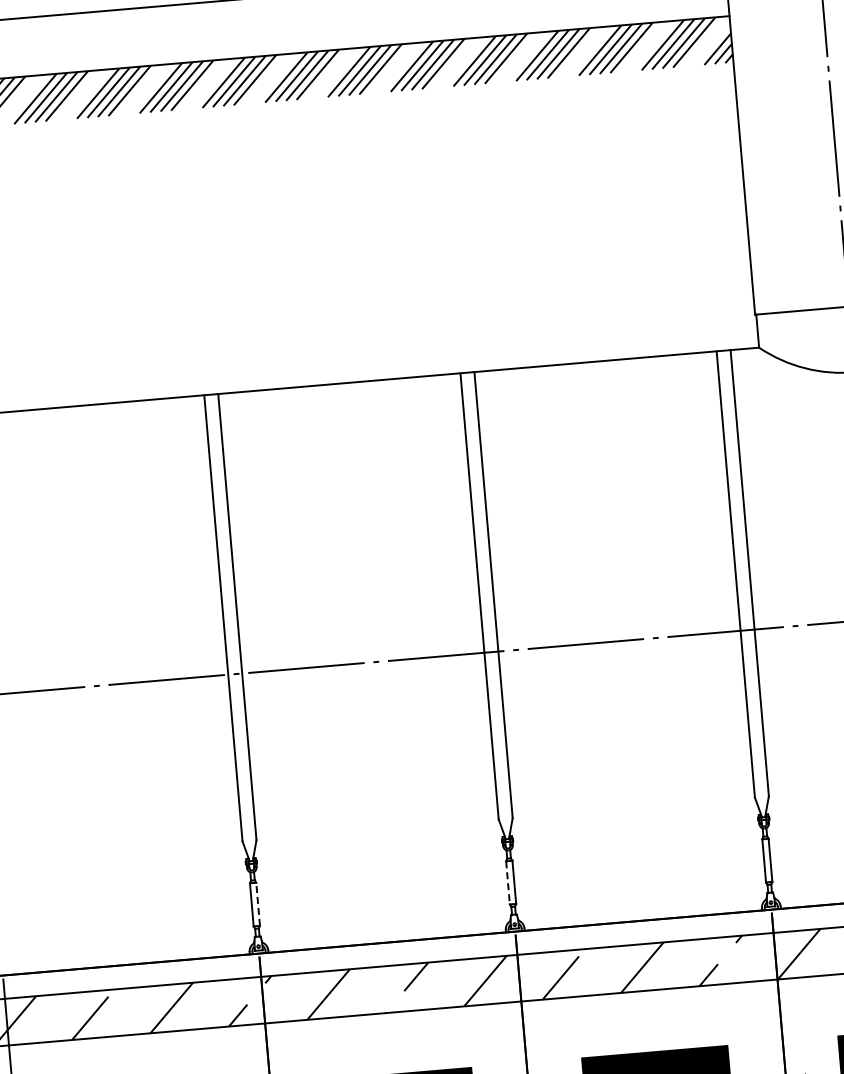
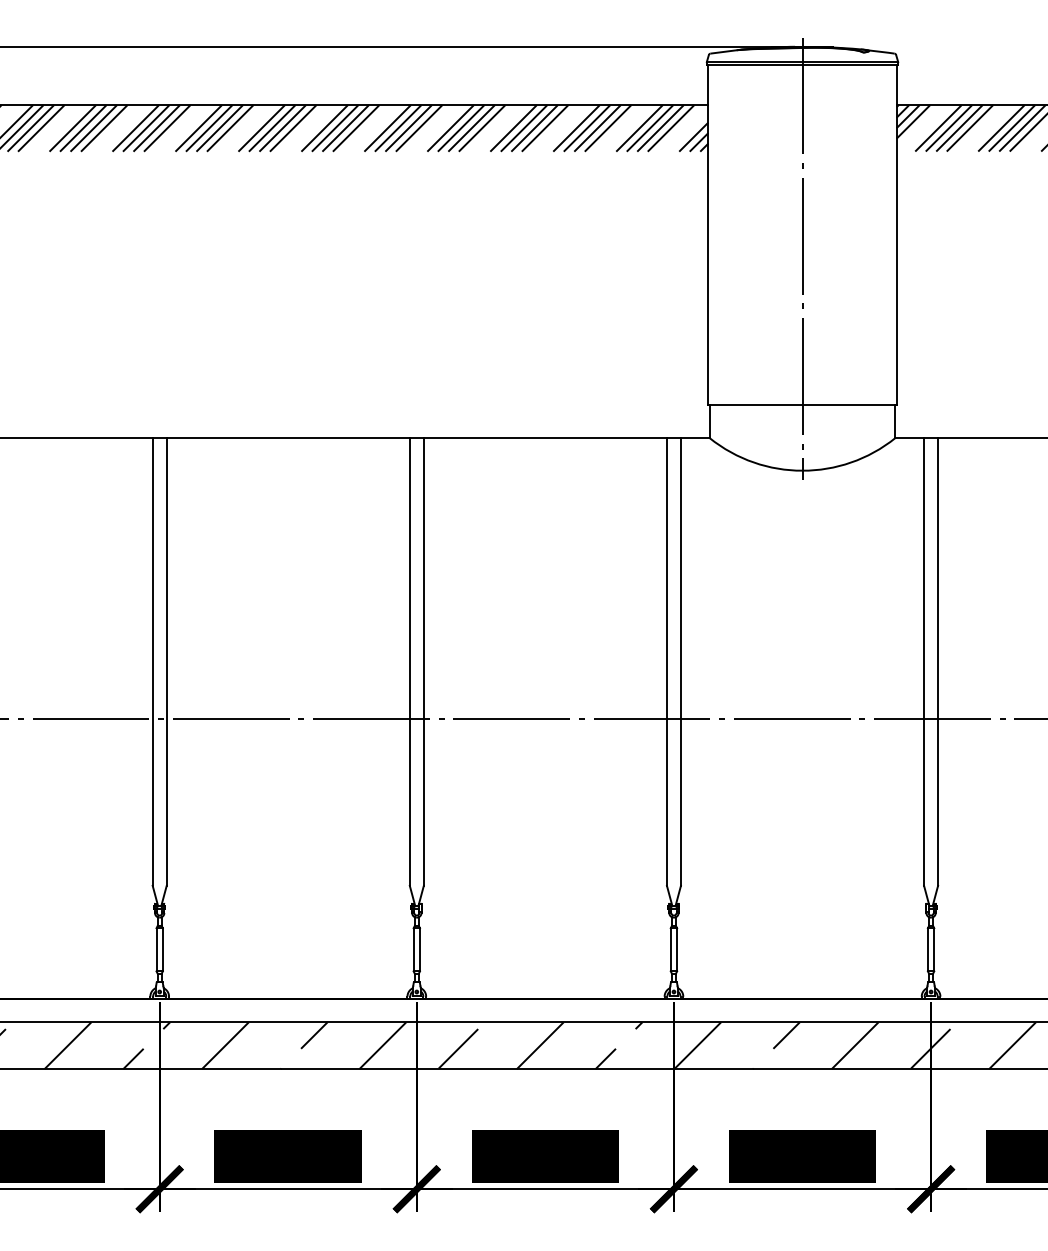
line: (507, 882) -> (413, 949), dashed -> solid
line: (257, 904) -> (162, 949), dashed -> solid

